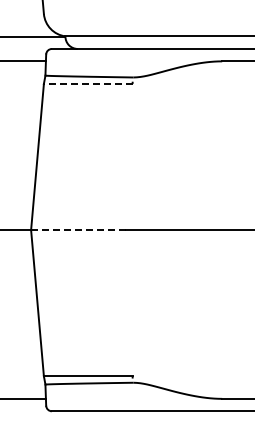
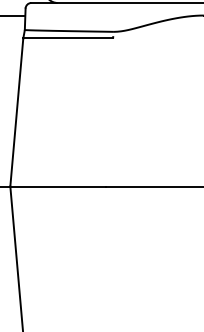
line: (87, 83) -> (67, 37), dashed -> solid
line: (77, 230) -> (57, 186), dashed -> solid

